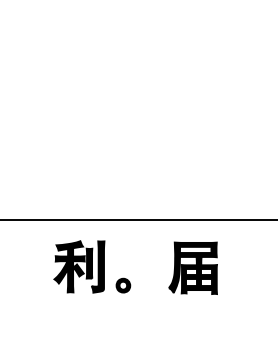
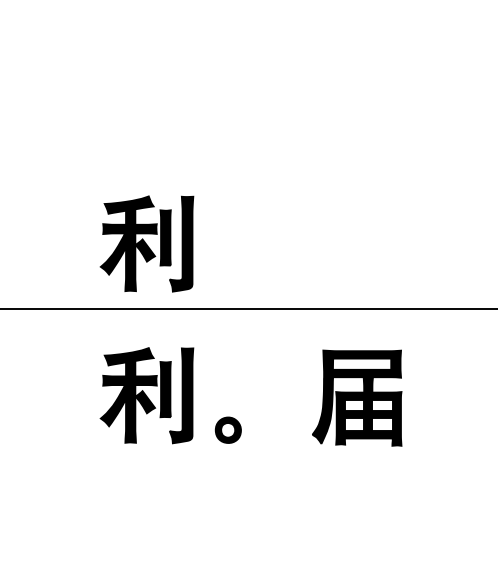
part: (79, 184) -> (147, 243), added

